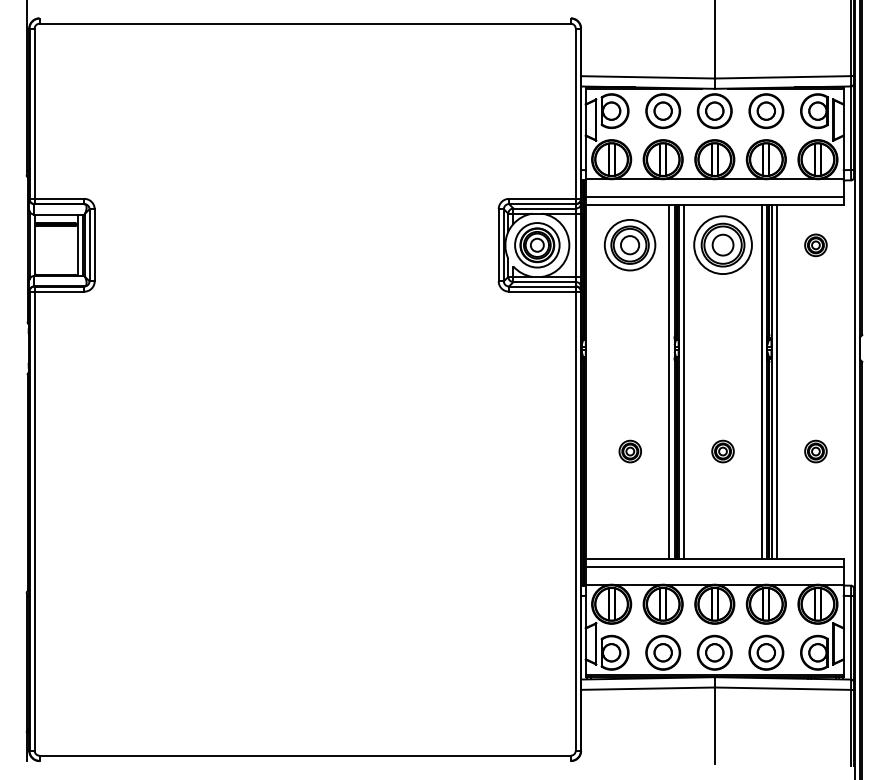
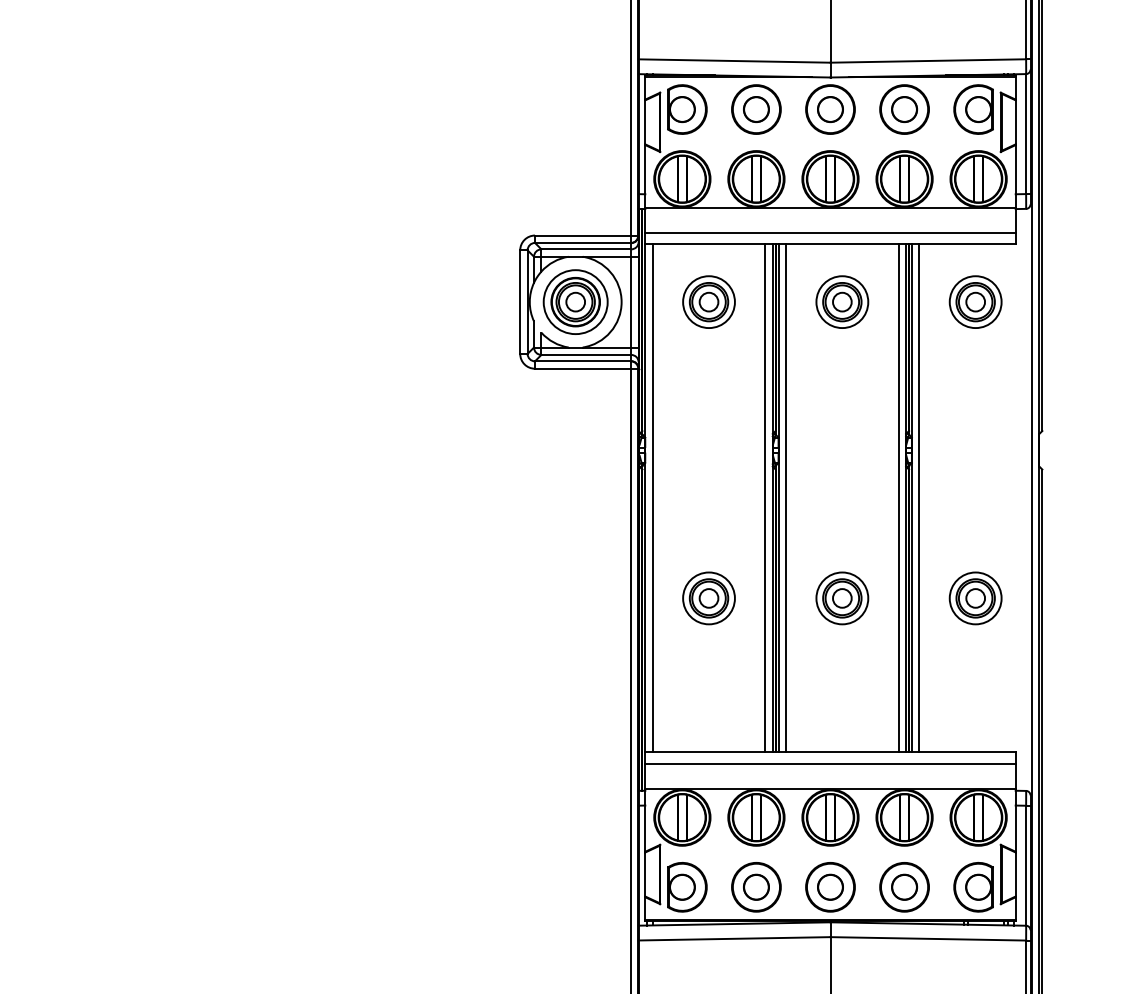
part: (630, 245) -> (709, 302), size x0.71
part: (722, 245) -> (841, 302), size x0.62
part: (815, 245) -> (975, 302), size x1.67
line: (591, 381) -> (653, 497), added
part: (630, 451) -> (709, 598), size x1.67
part: (722, 451) -> (841, 598), size x1.67
part: (815, 451) -> (975, 598), size x1.67

